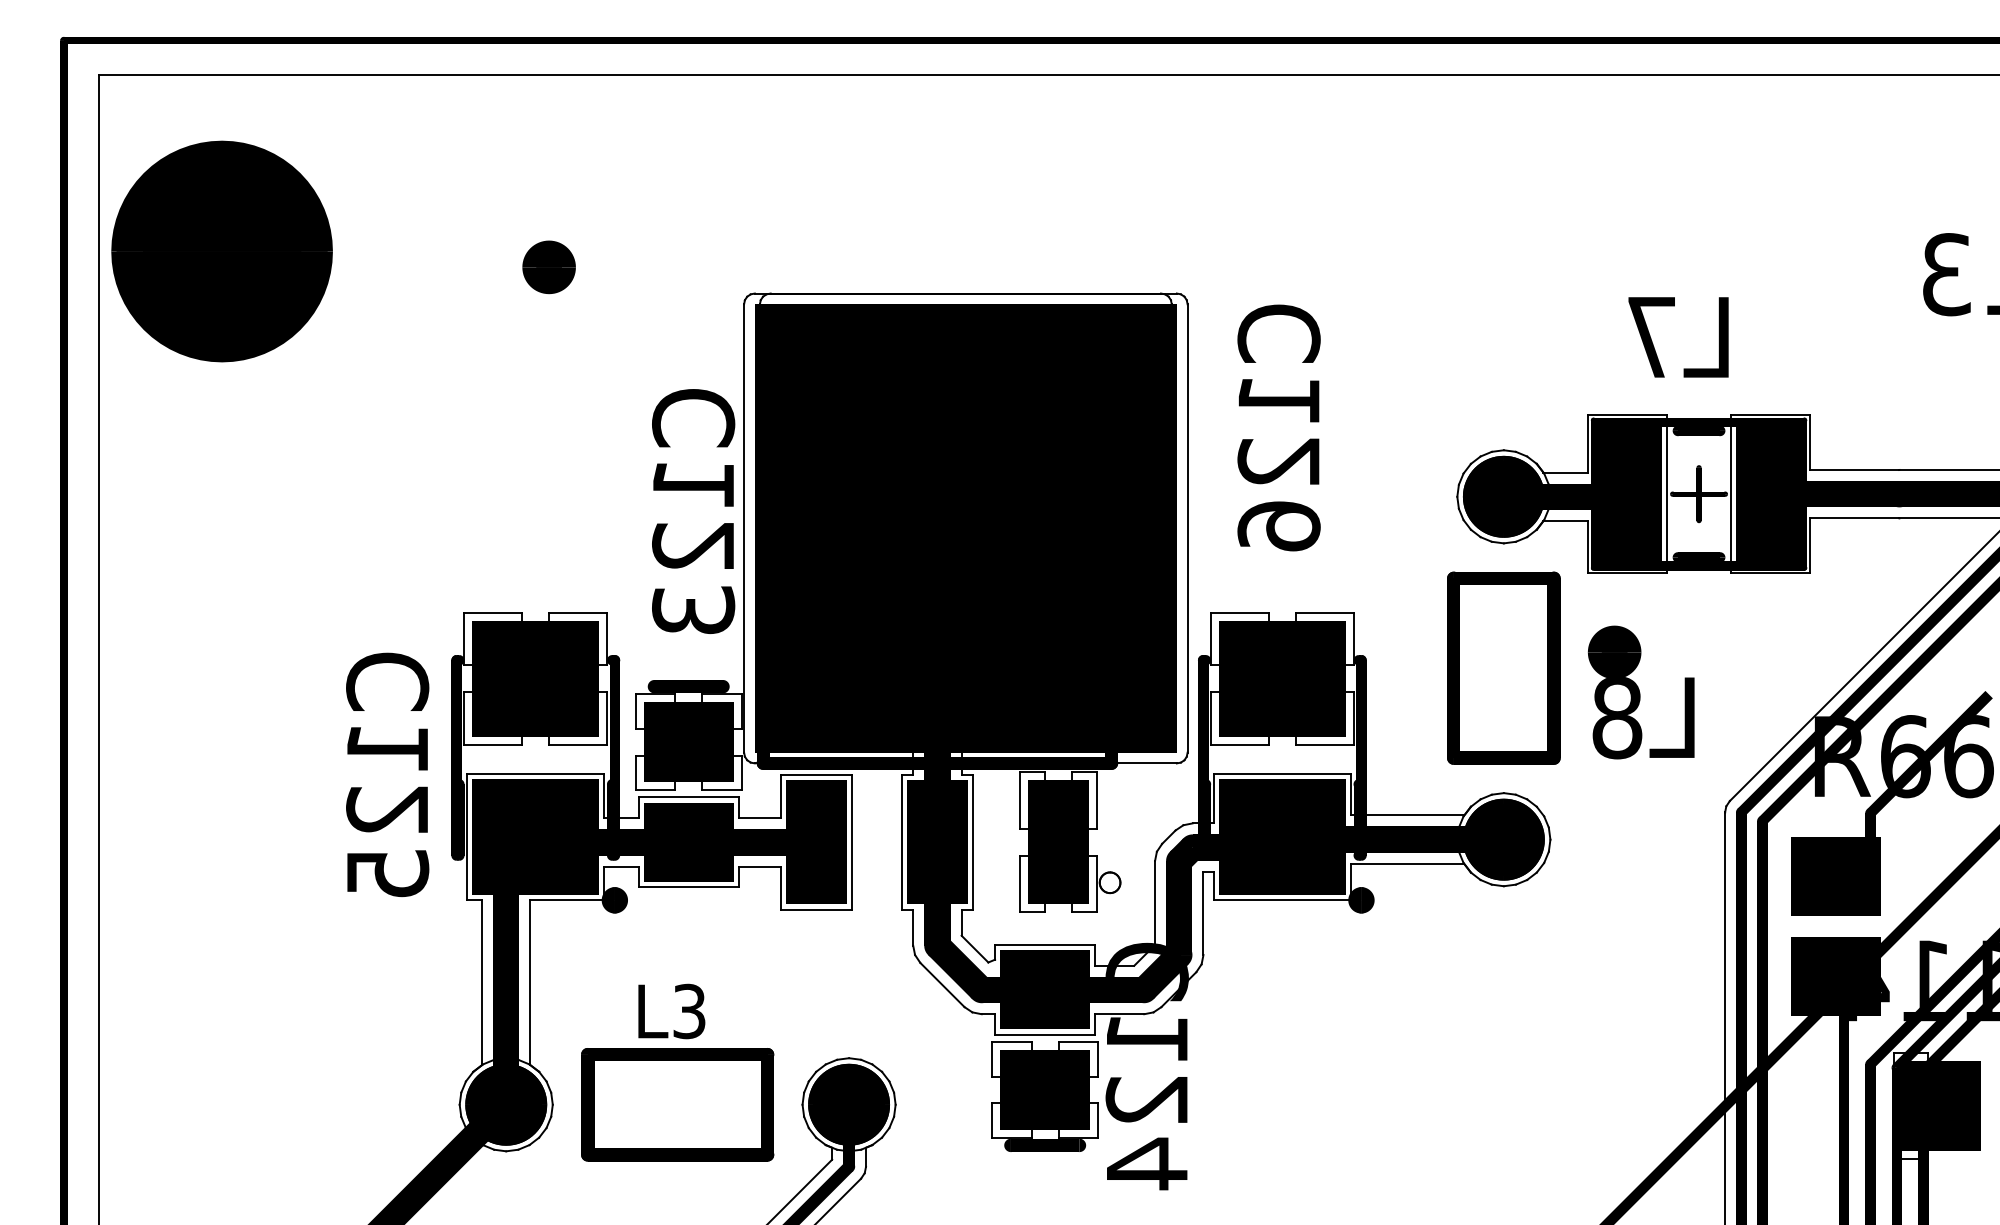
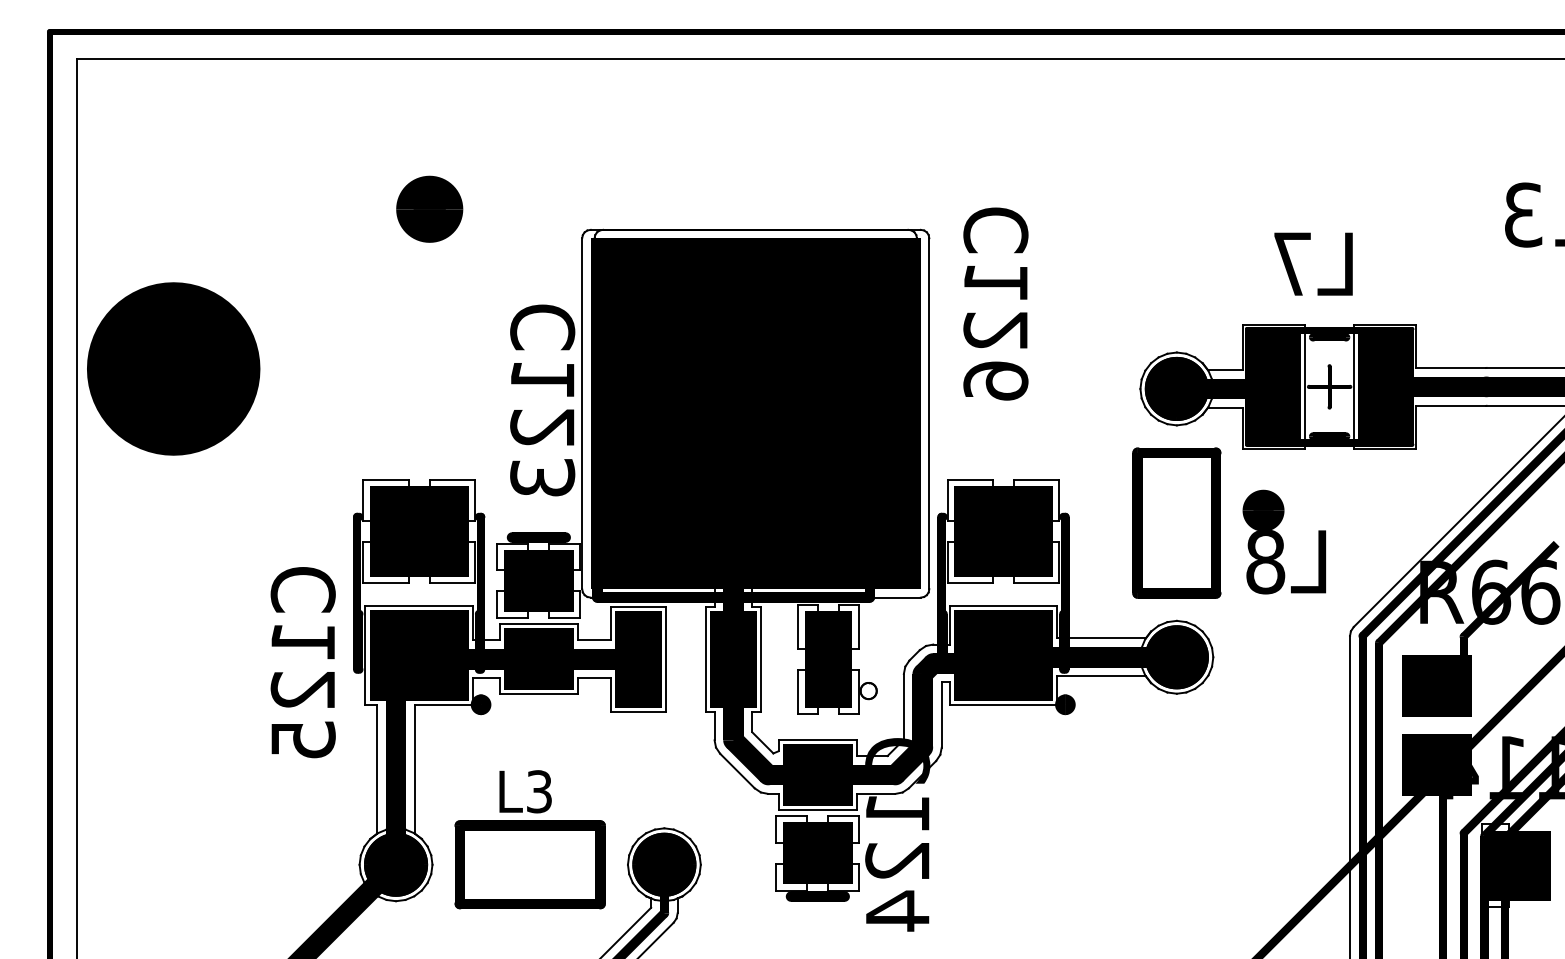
part: (221, 250) -> (173, 368), moved
part: (548, 267) -> (429, 209), size x1.6
text: (1278, 427) -> (995, 303), moved
text: (386, 774) -> (302, 662), moved

